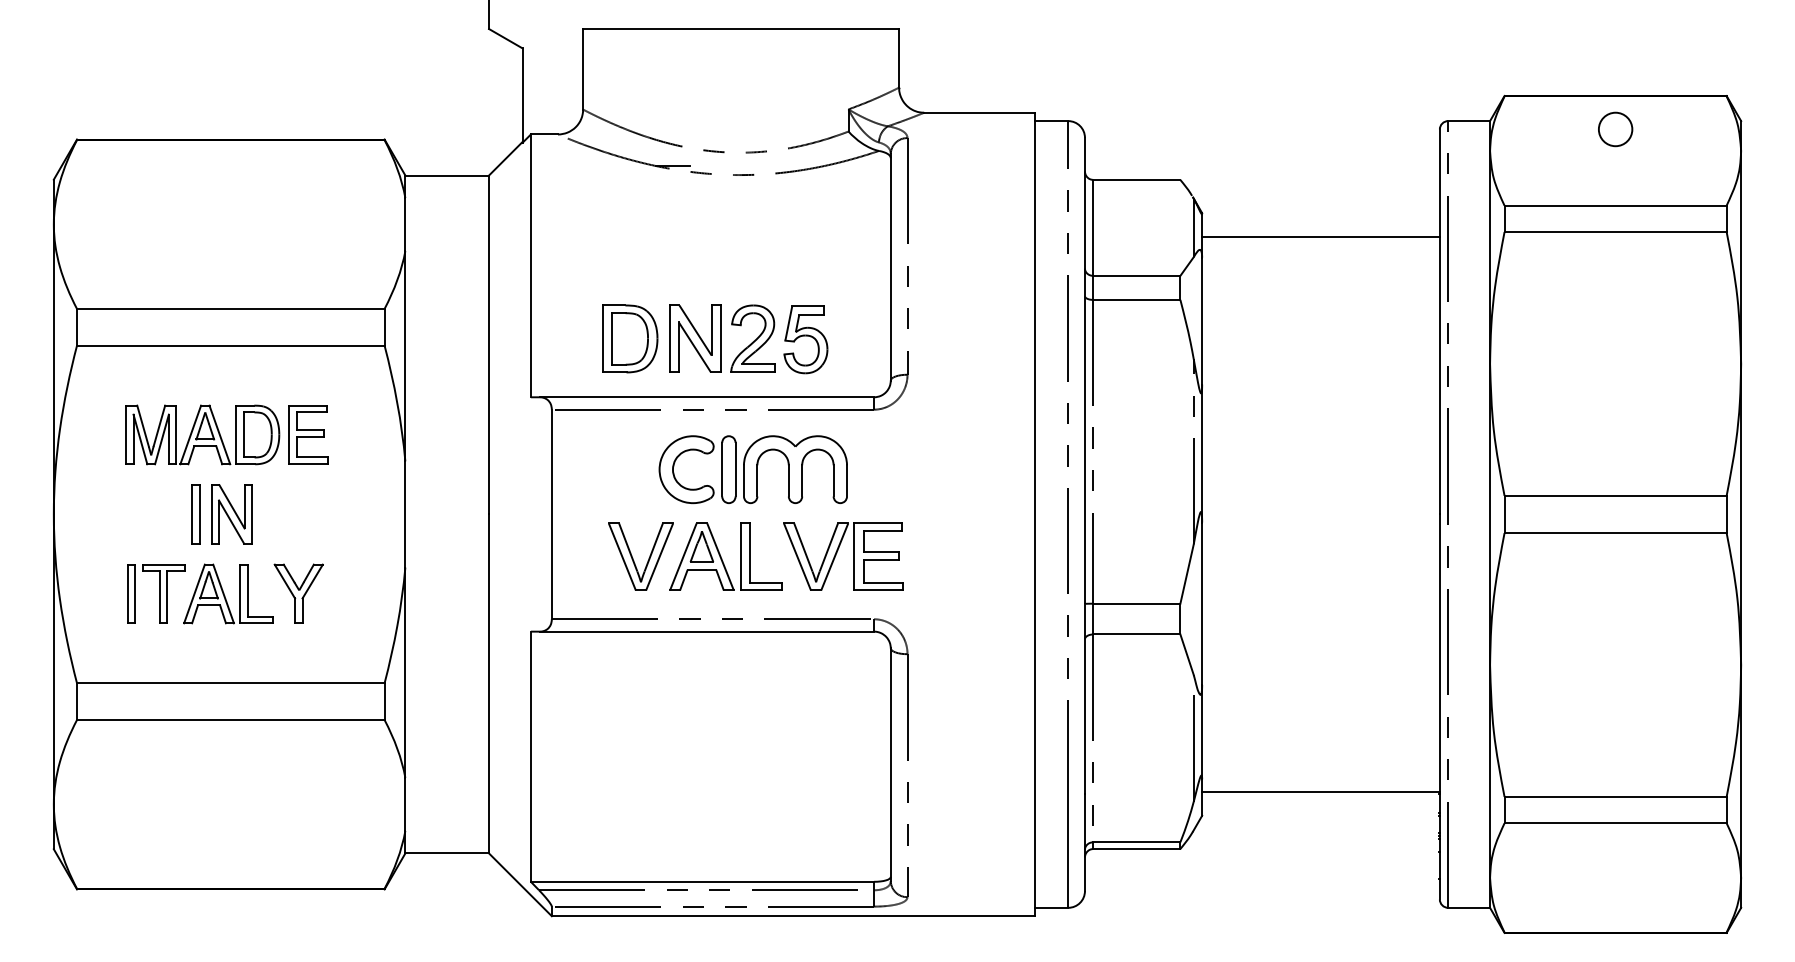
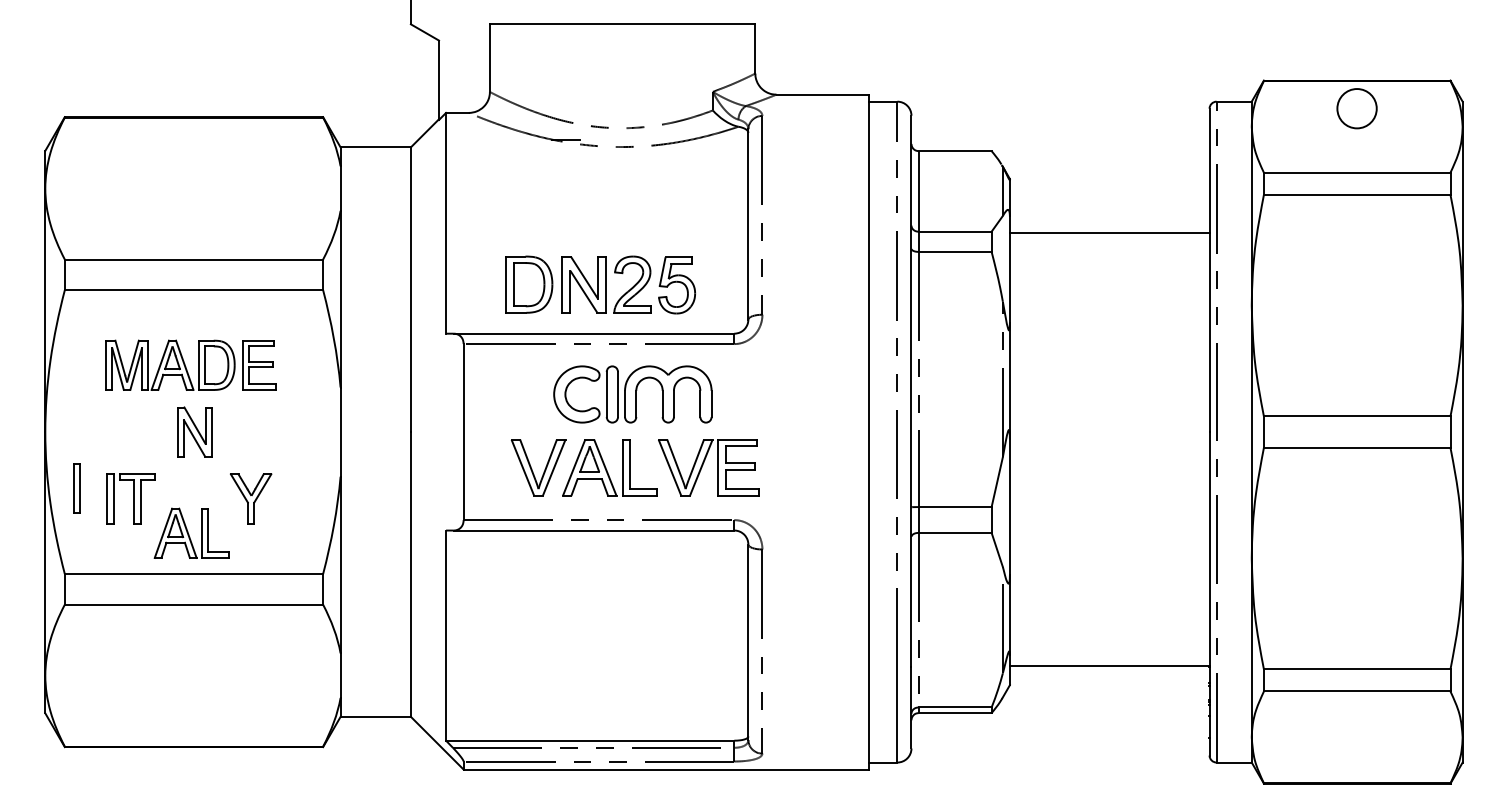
circle: (1615, 129) -> (1357, 108), size x1.4
line: (1320, 236) -> (1109, 233), moved
part: (195, 514) -> (76, 488), moved
part: (228, 593) -> (192, 532), moved

